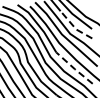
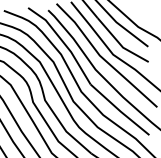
line: (74, 27) -> (120, 44), dashed -> solid
line: (74, 68) -> (120, 110), dashed -> solid

